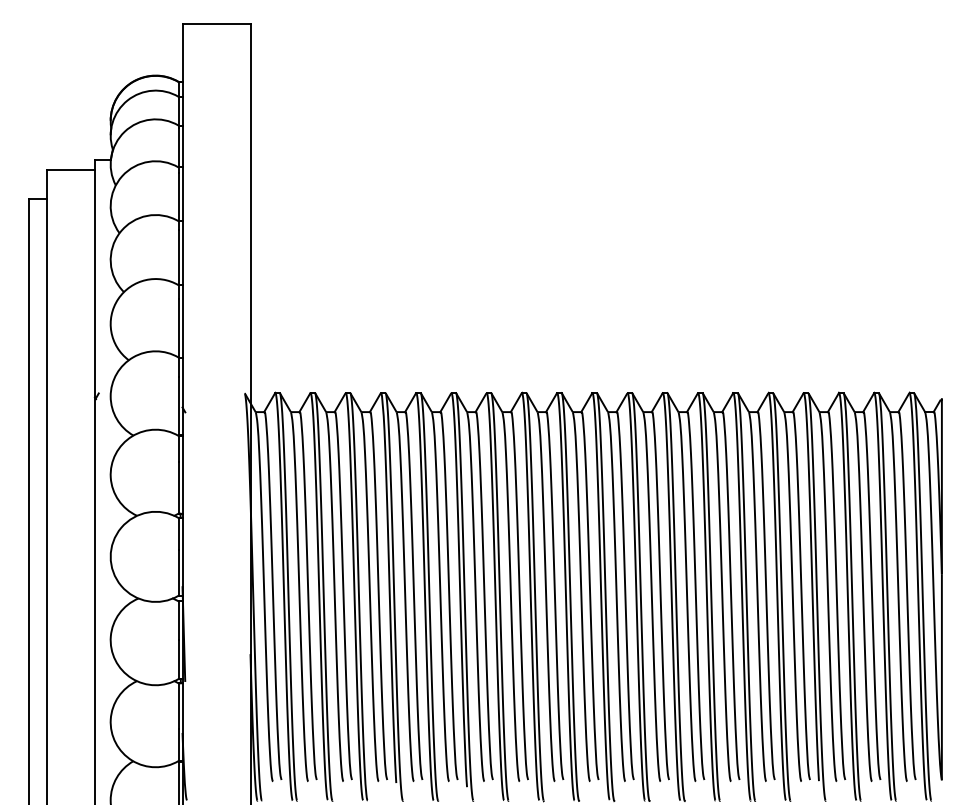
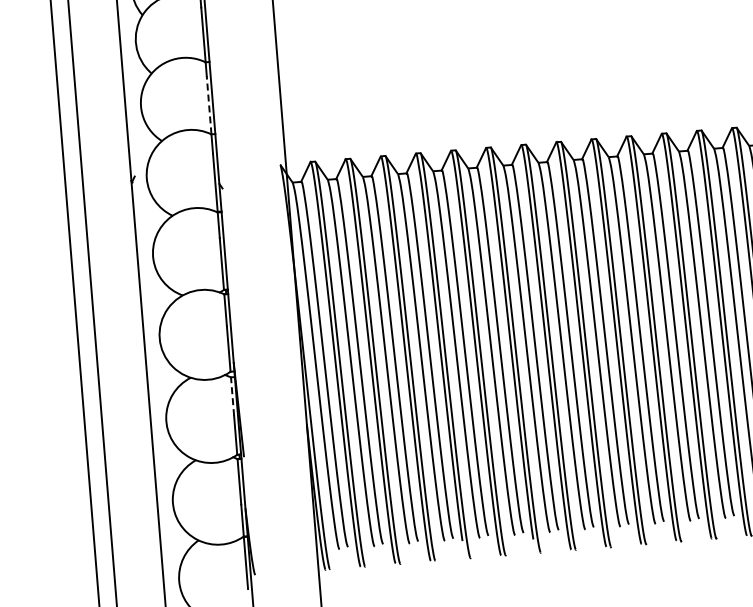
line: (178, 327) -> (208, 104), solid -> dashed
line: (178, 620) -> (232, 396), solid -> dashed

